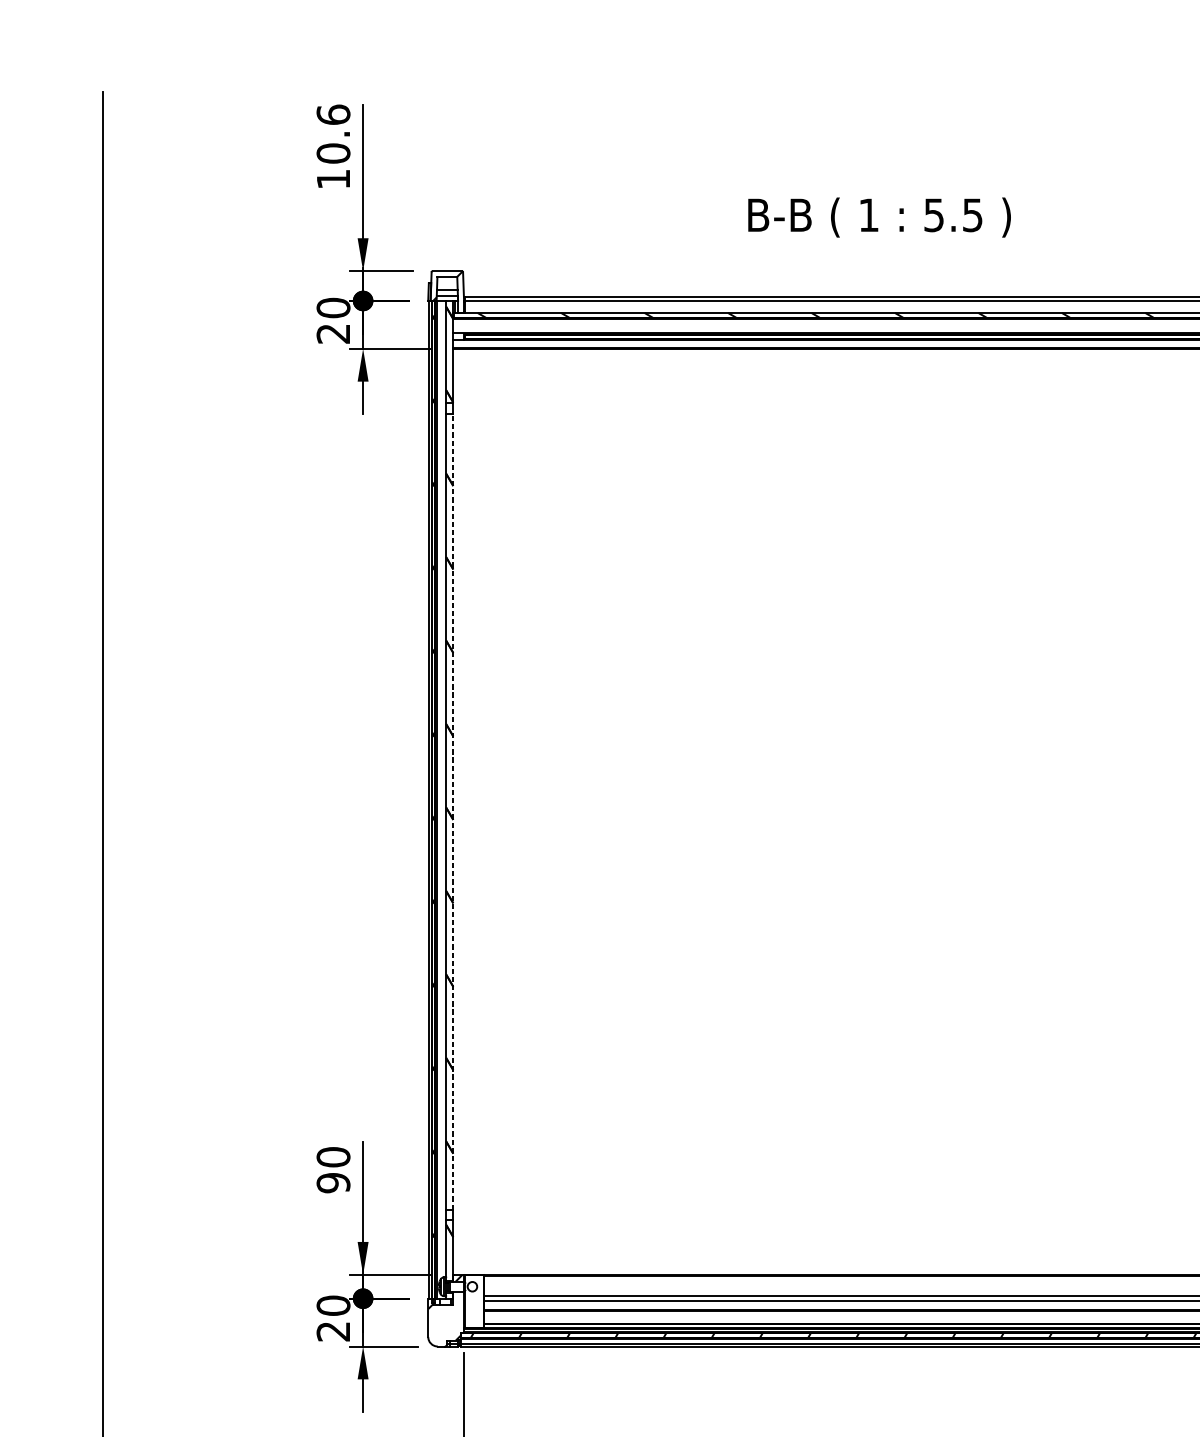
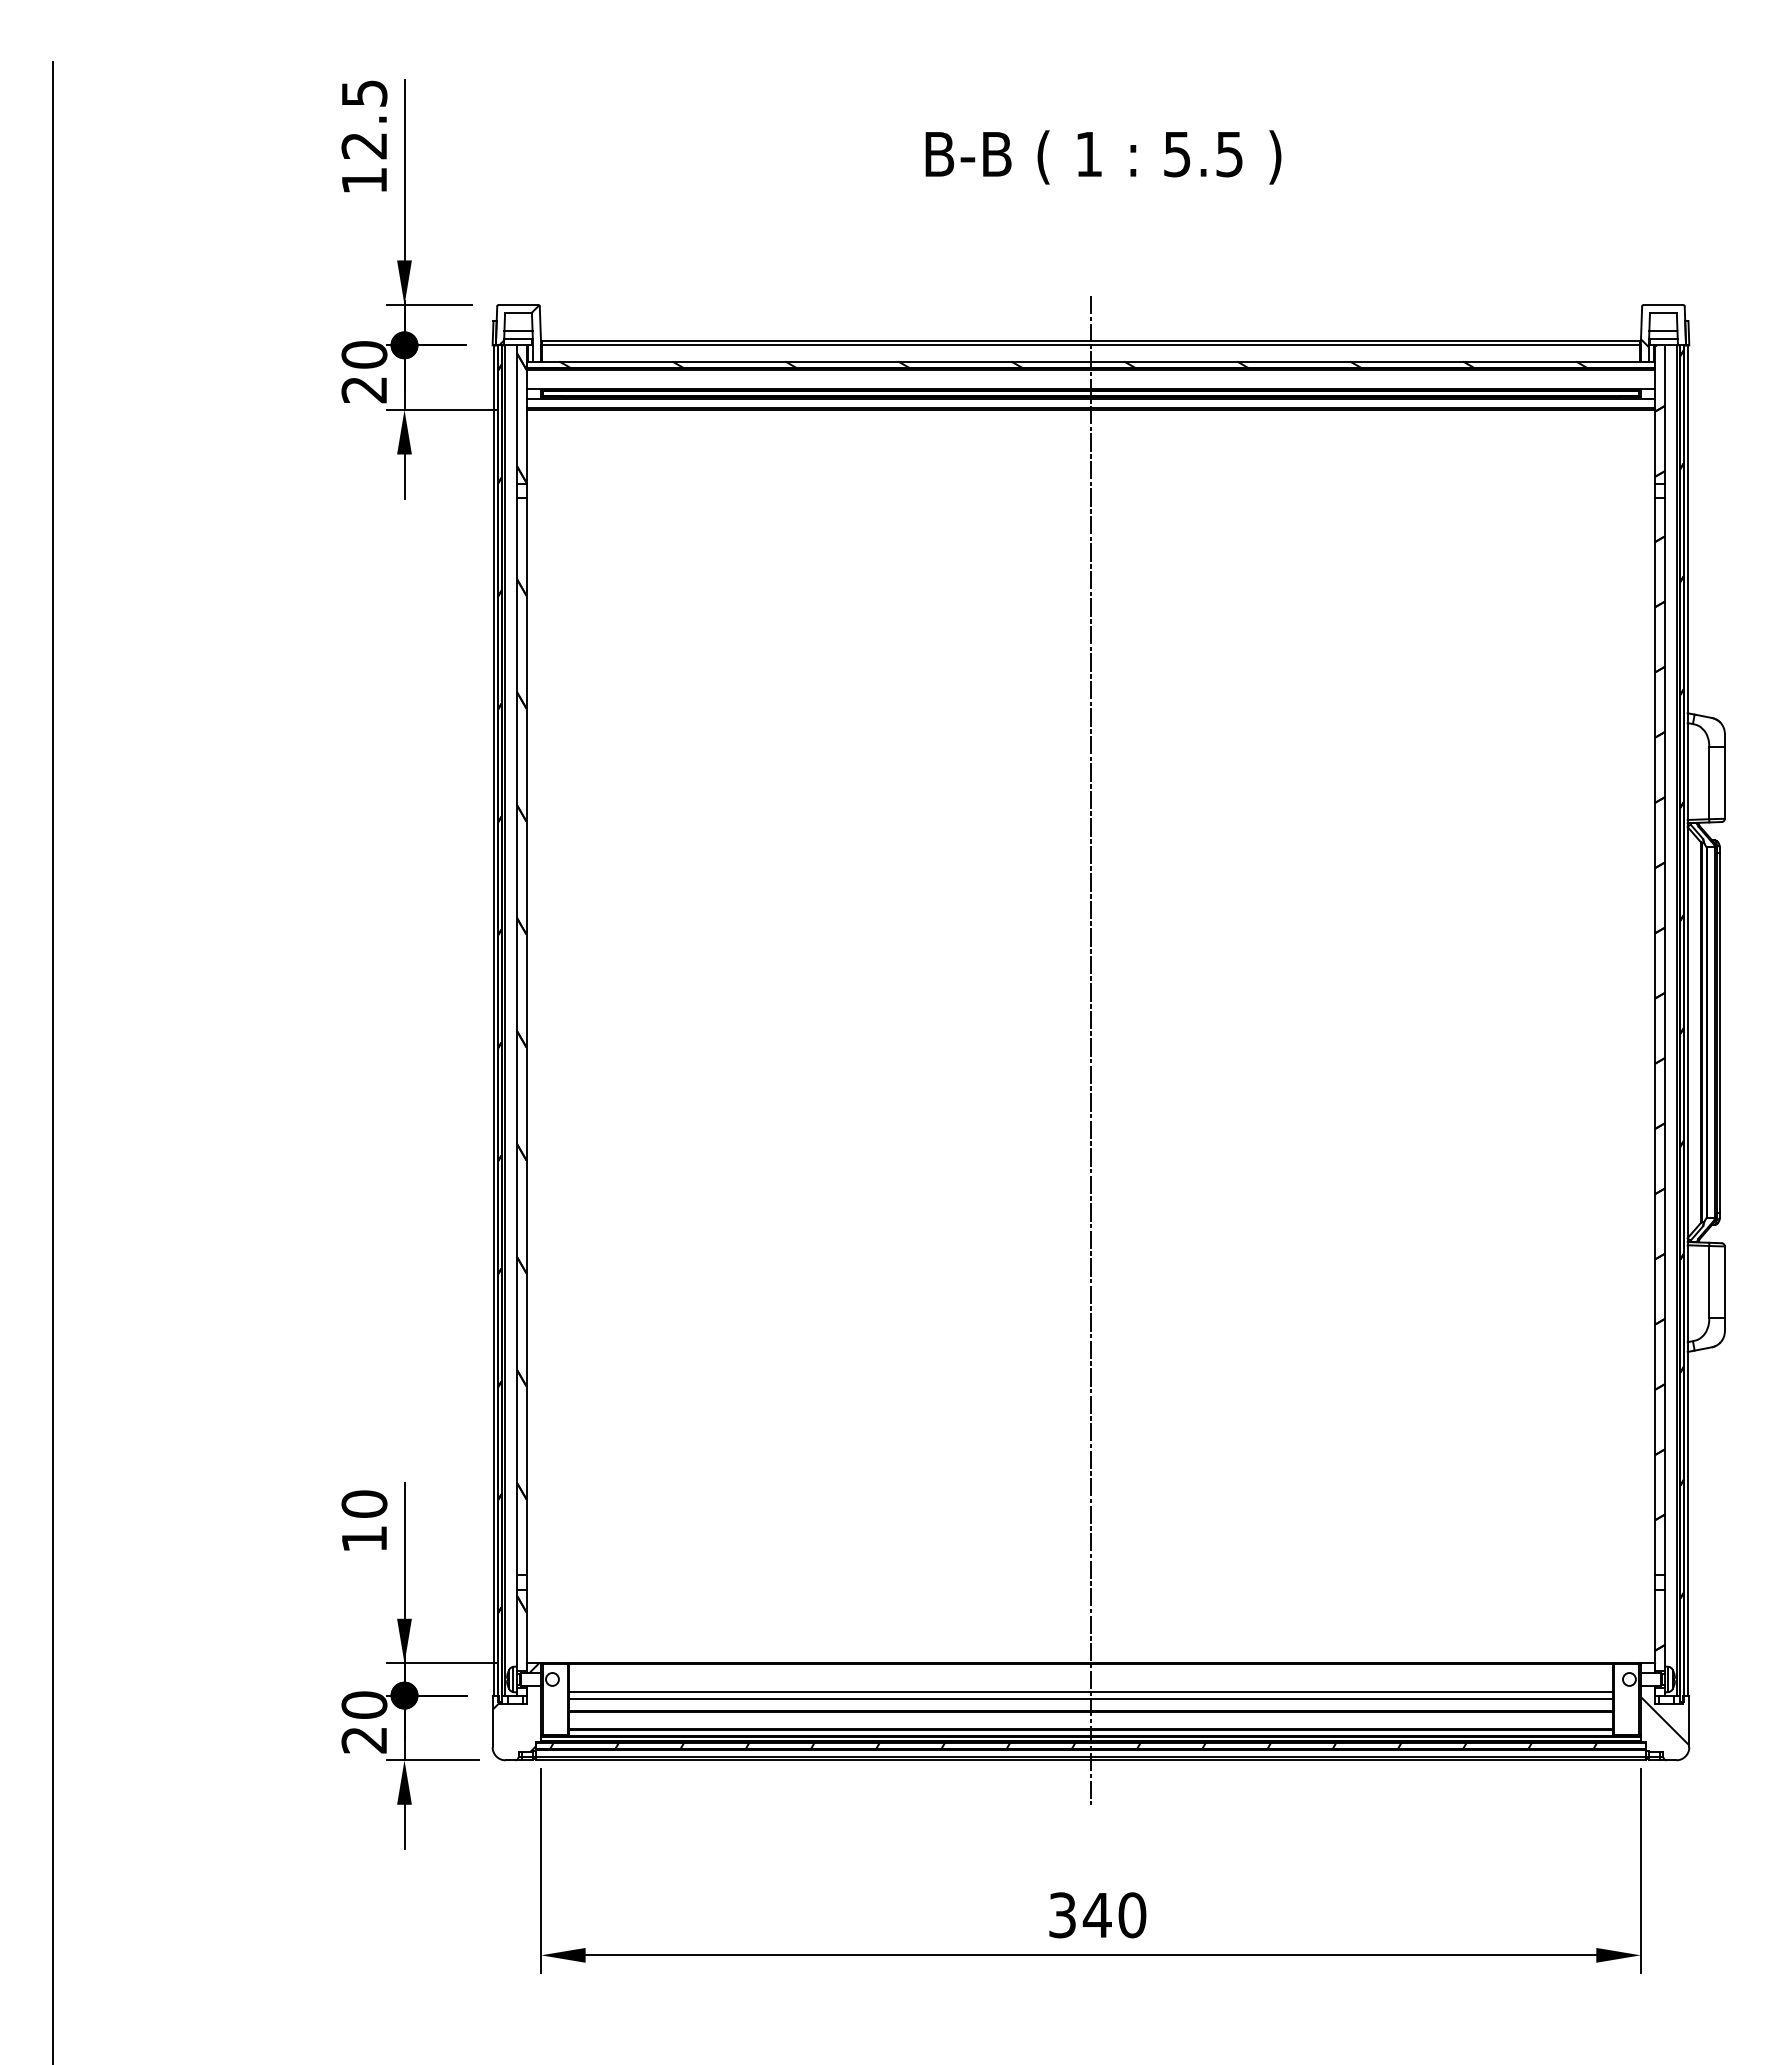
text: (333, 134) -> (364, 119), 10.6 -> 12.5
text: (879, 217) -> (1103, 157), moved
line: (453, 811) -> (526, 1036), dashed -> solid
line: (869, 822) -> (1090, 1050), added
text: (333, 1182) -> (364, 1538), 90 -> 10

